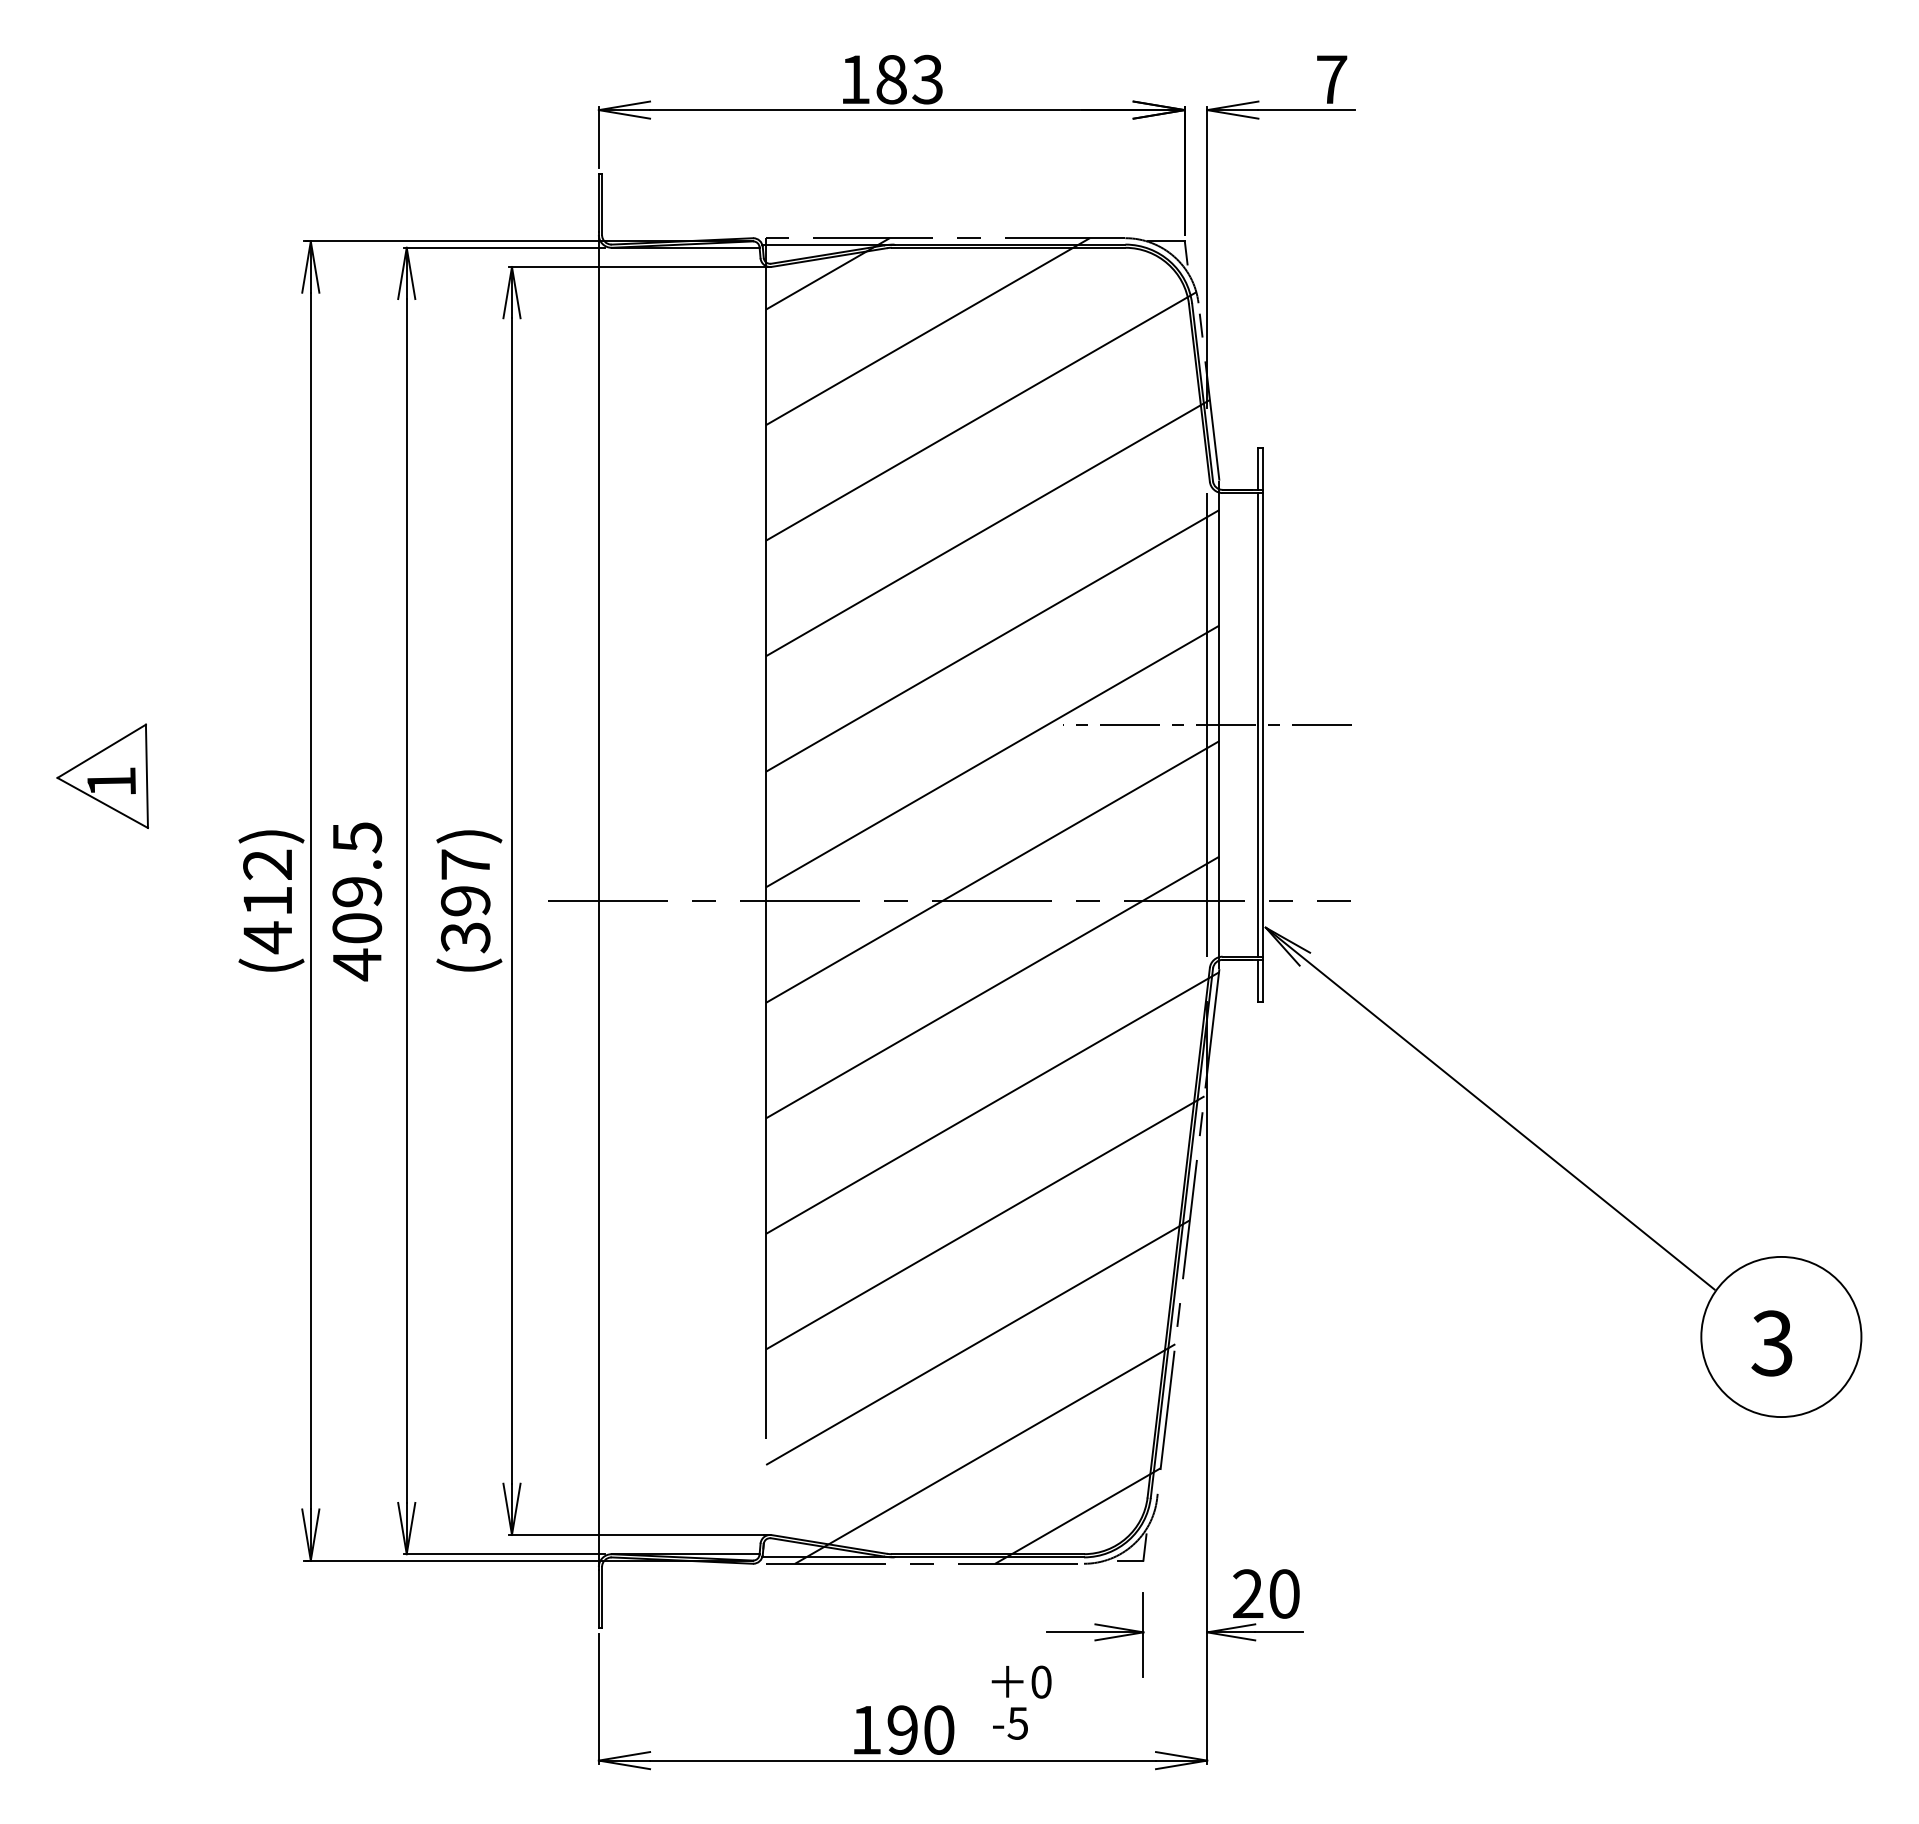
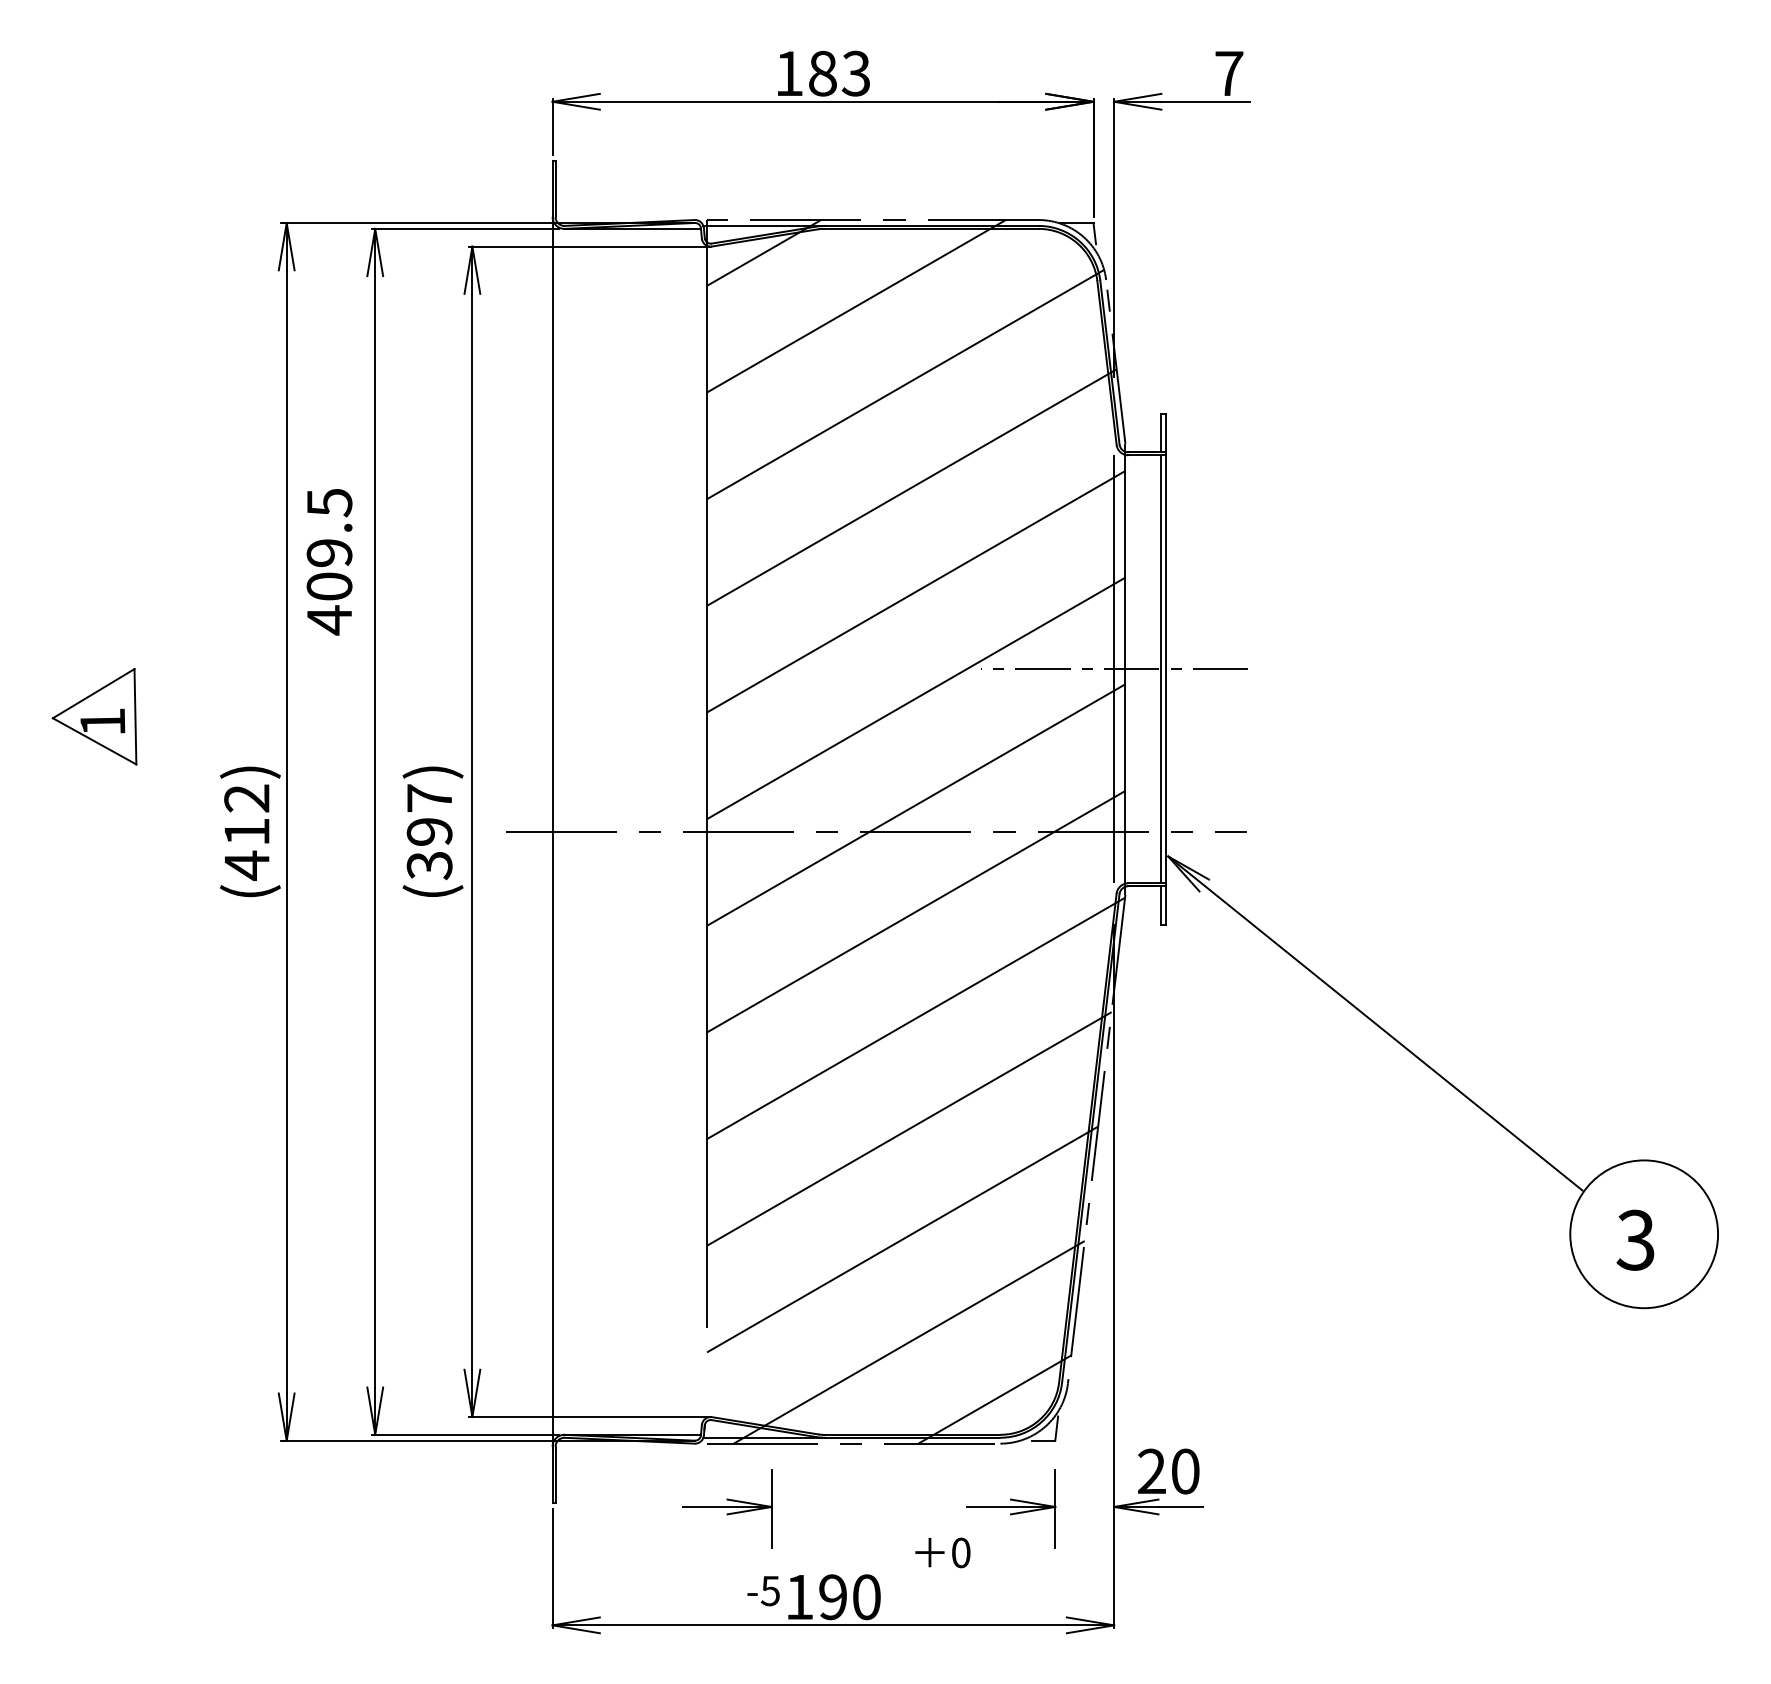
text: (357, 901) -> (329, 561), moved
part: (788, 1634) -> (727, 1508), added
text: (1010, 1723) -> (763, 1591), moved

